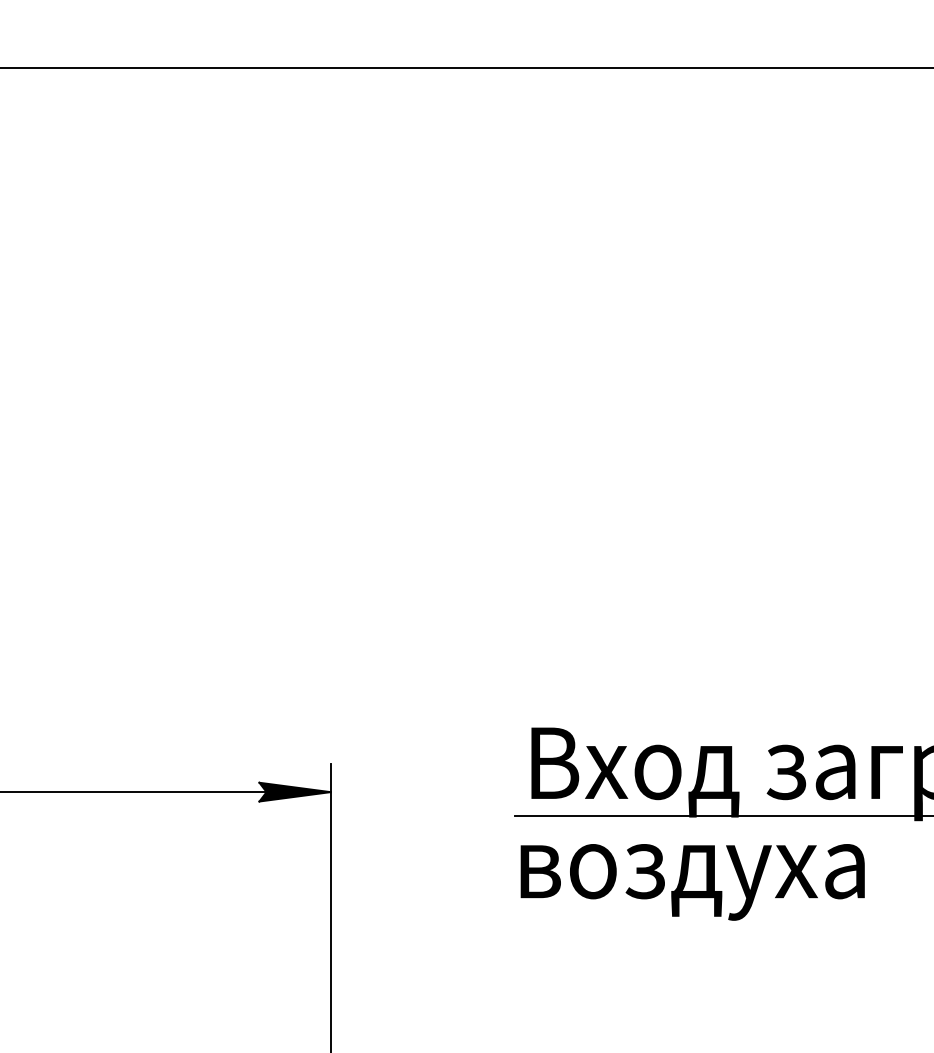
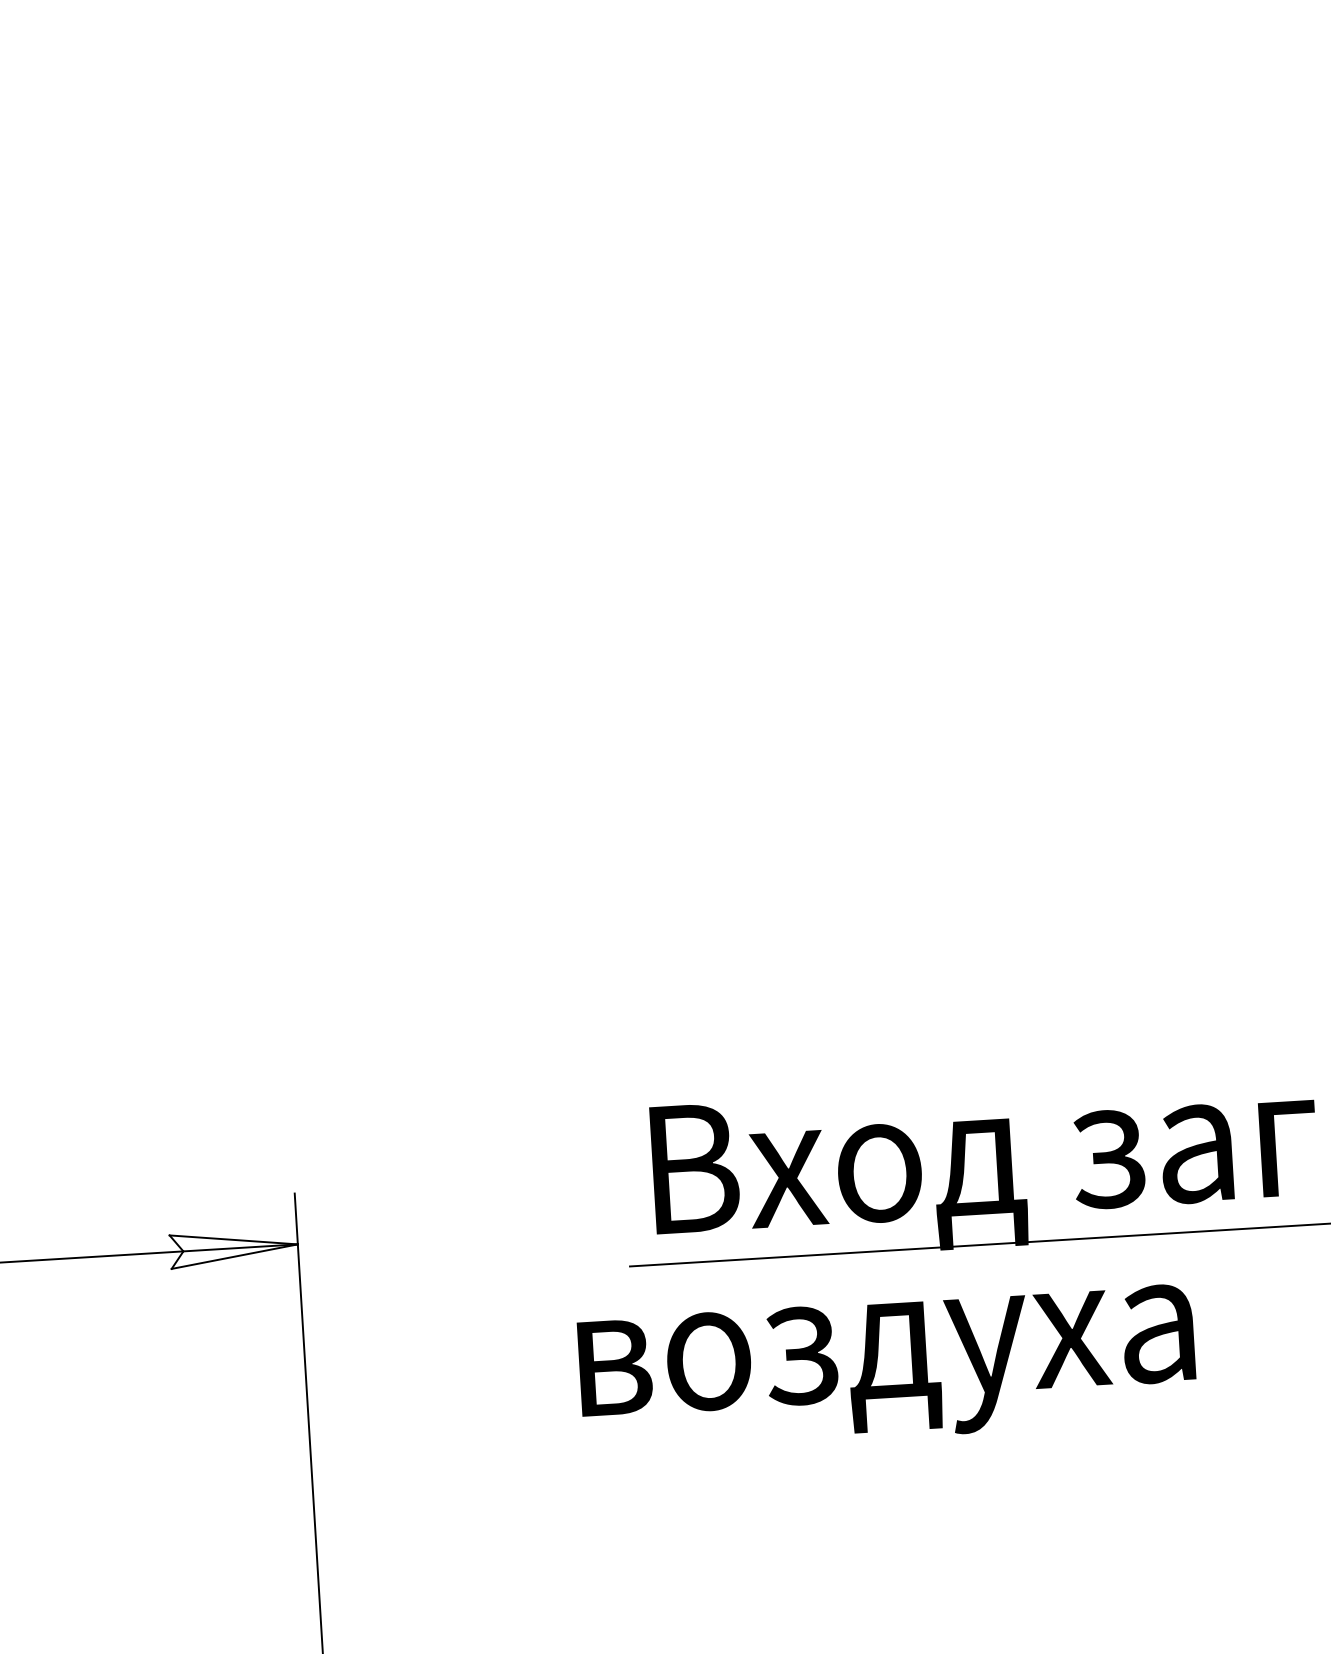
fill: (294, 791) -> (233, 1247), removed
text: (692, 882) -> (887, 1370), moved

